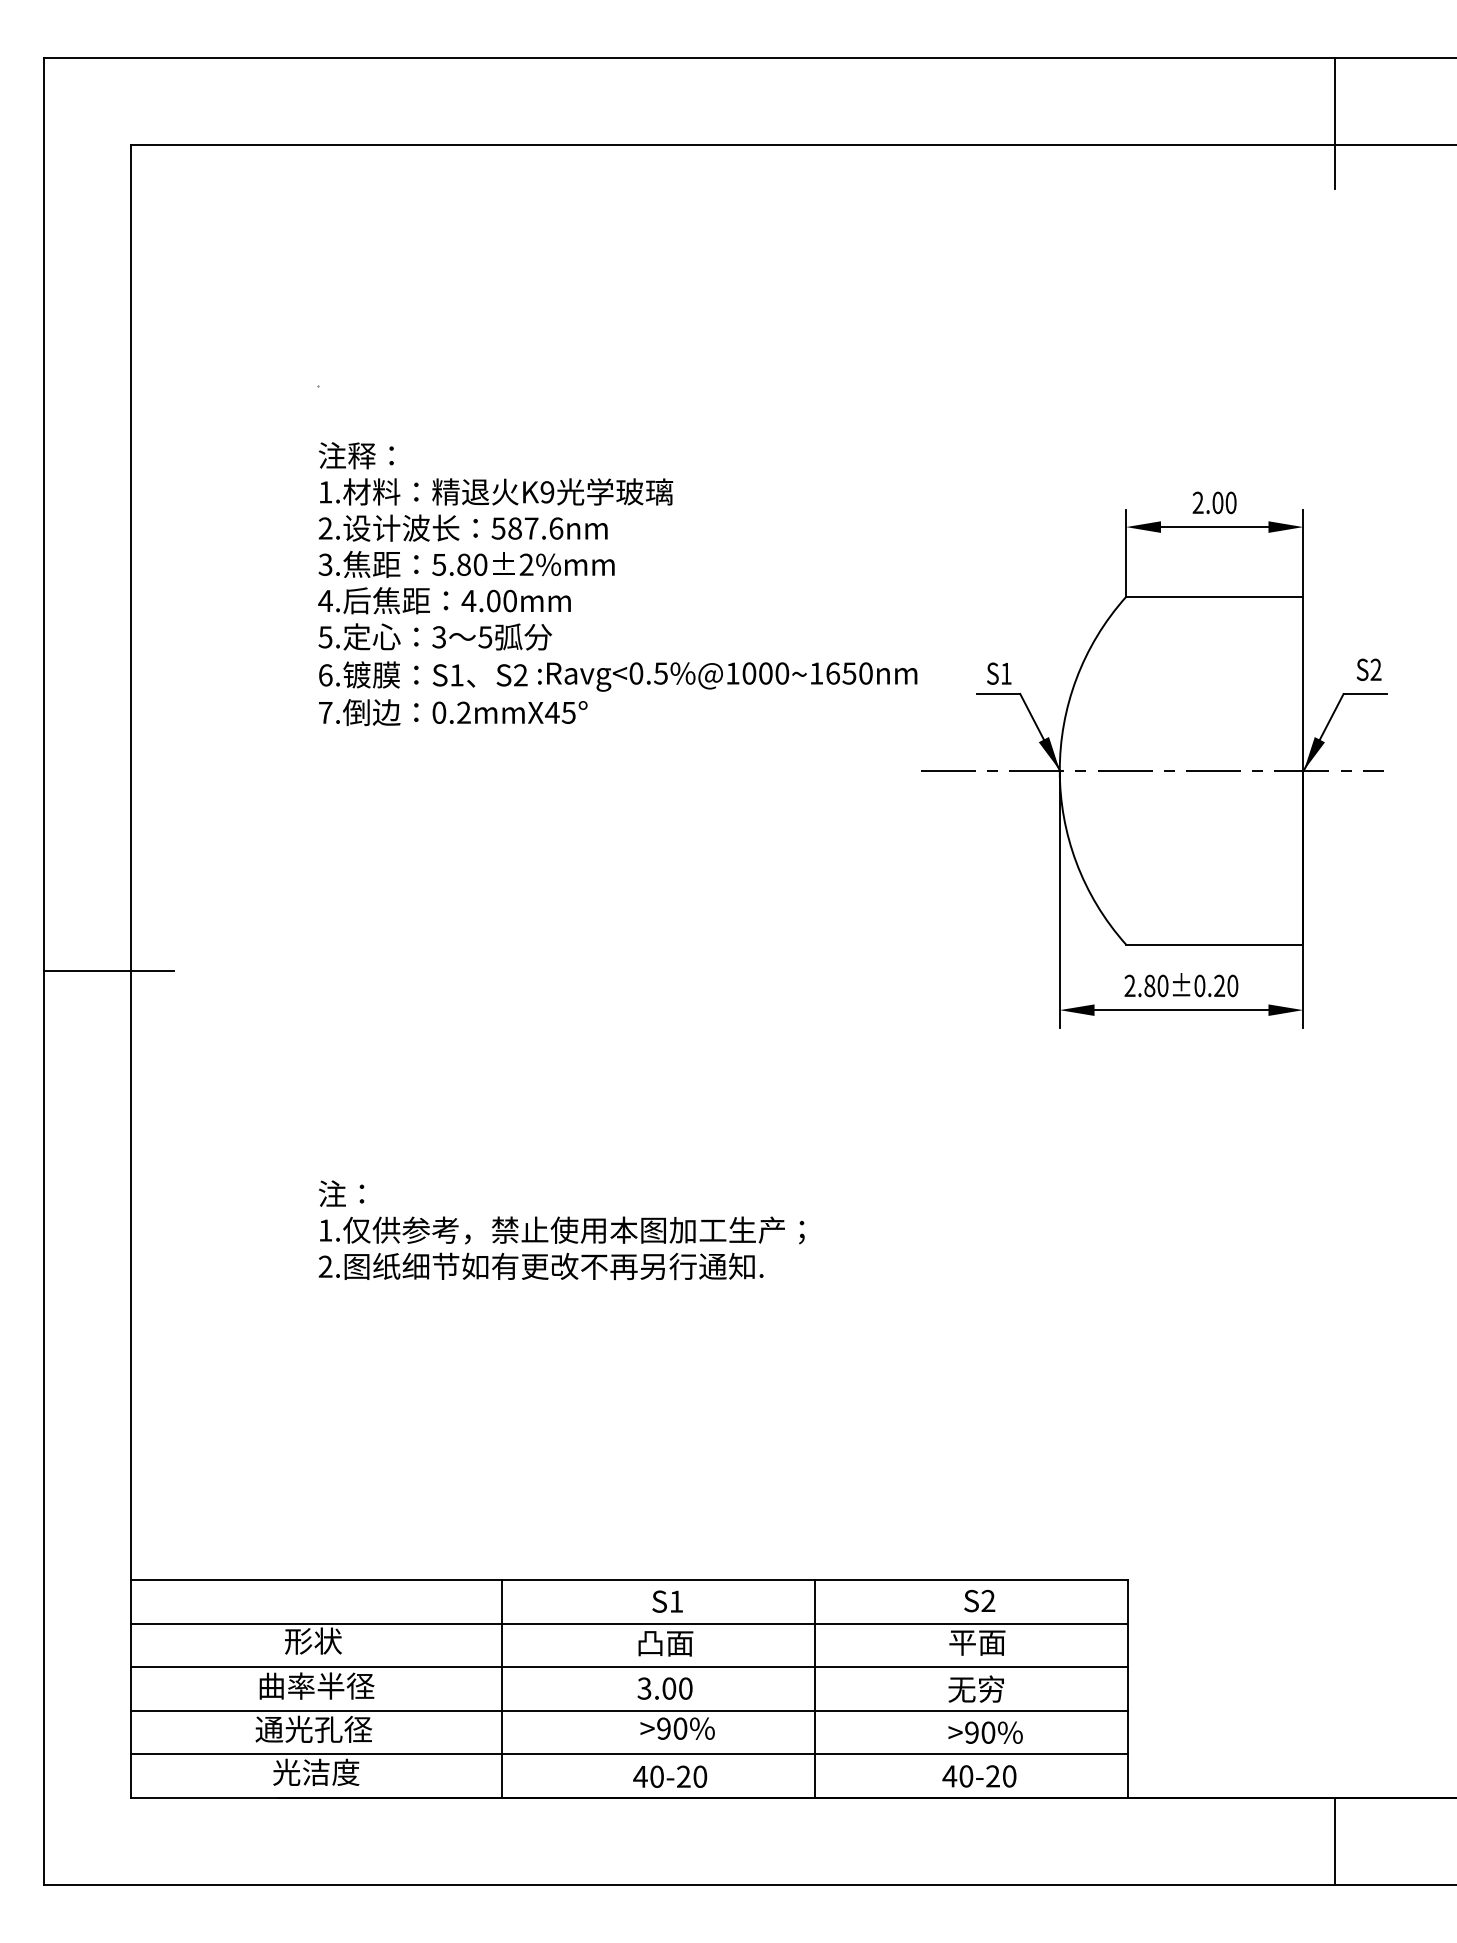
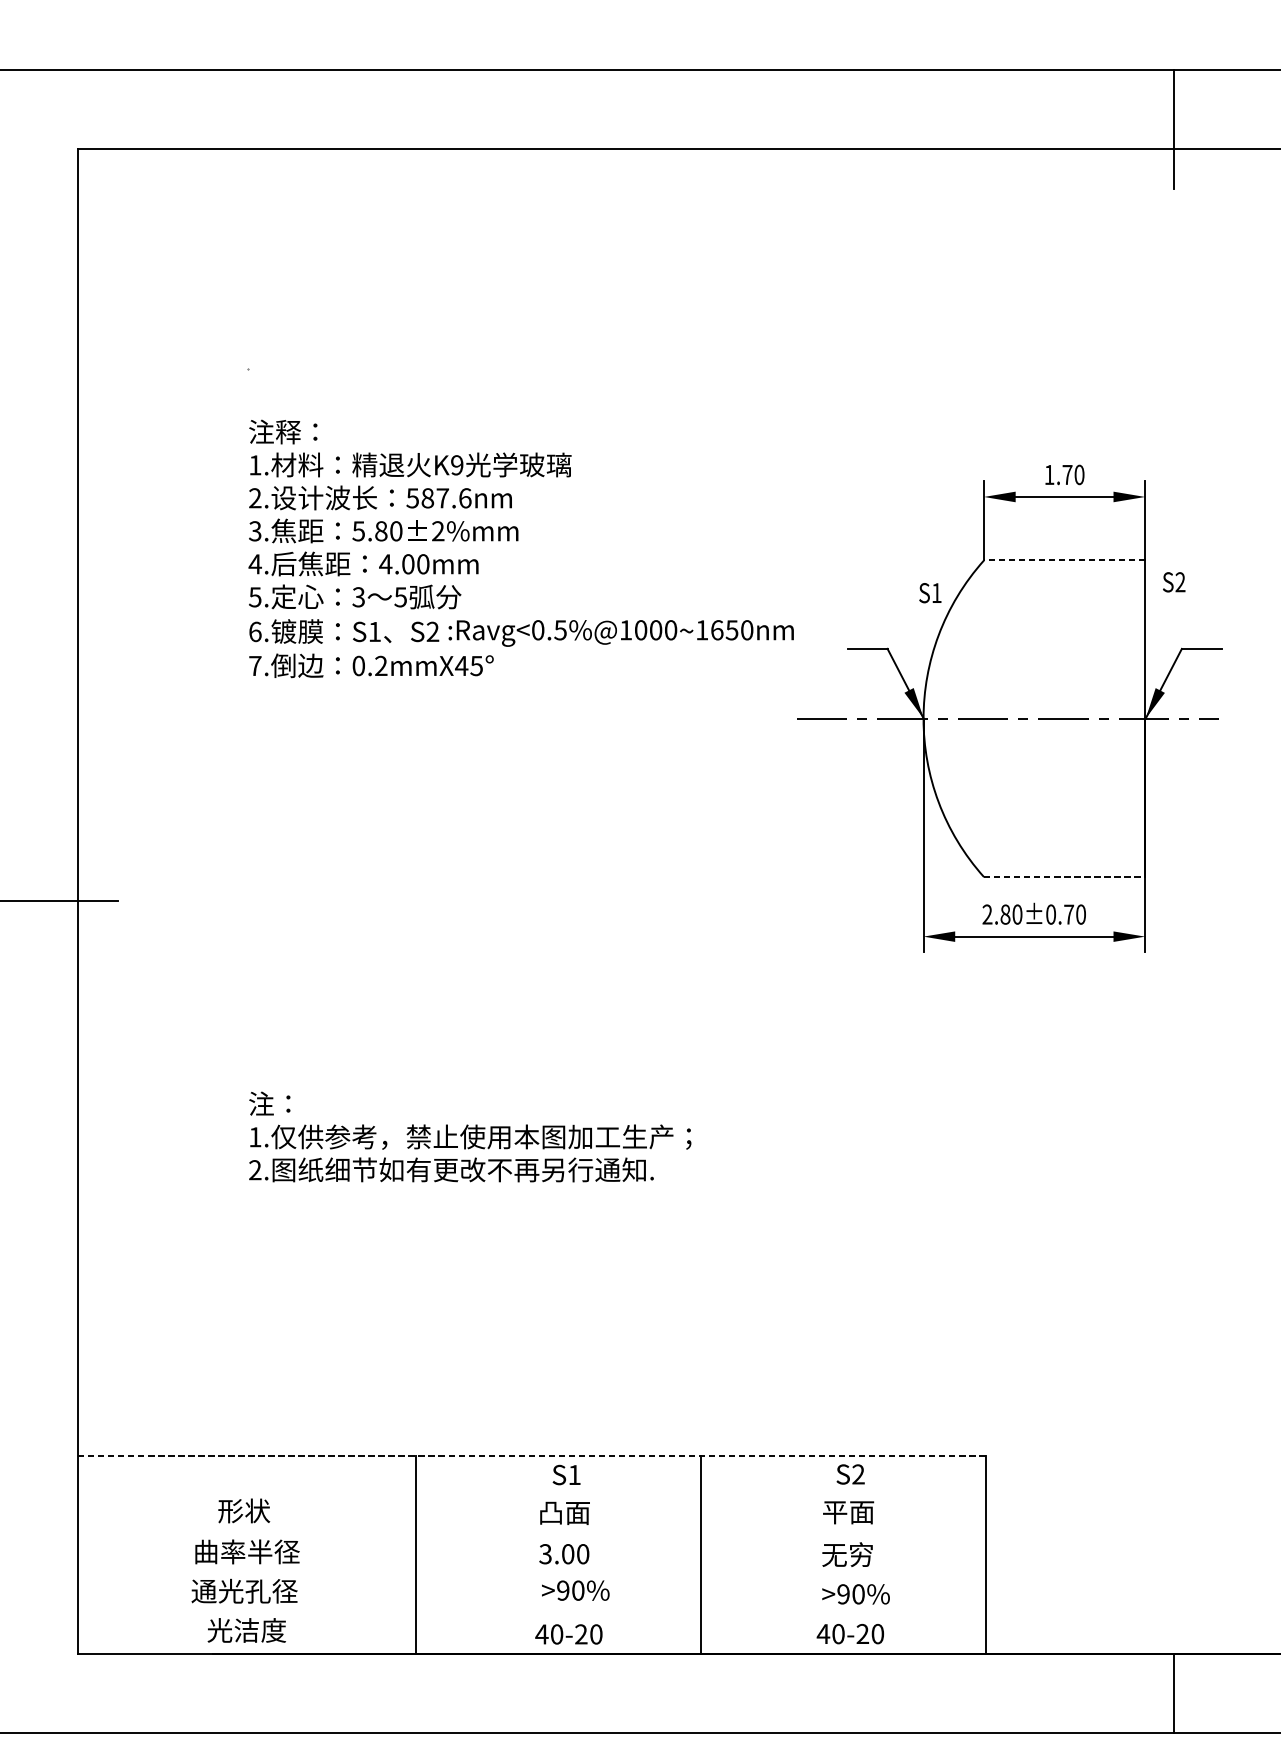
text: (1207, 502) -> (1058, 474), 2.00 -> 1.70
line: (1214, 596) -> (1064, 560), solid -> dashed
text: (1368, 669) -> (1173, 581), moved
text: (999, 673) -> (930, 592), moved
line: (1214, 944) -> (1064, 876), solid -> dashed
text: (1219, 985) -> (1068, 914), 2.80±0.20 -> 2.80±0.70
line: (629, 1580) -> (531, 1455), solid -> dashed
line: (628, 1623) -> (531, 1494), removed
line: (628, 1667) -> (531, 1534), removed
line: (628, 1710) -> (531, 1574), removed
line: (628, 1754) -> (531, 1614), removed

